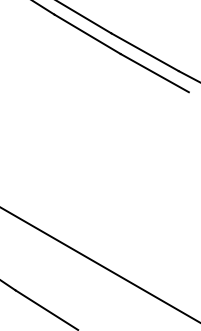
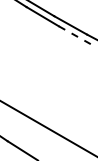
line: (154, 72) -> (75, 35), solid -> dashed

